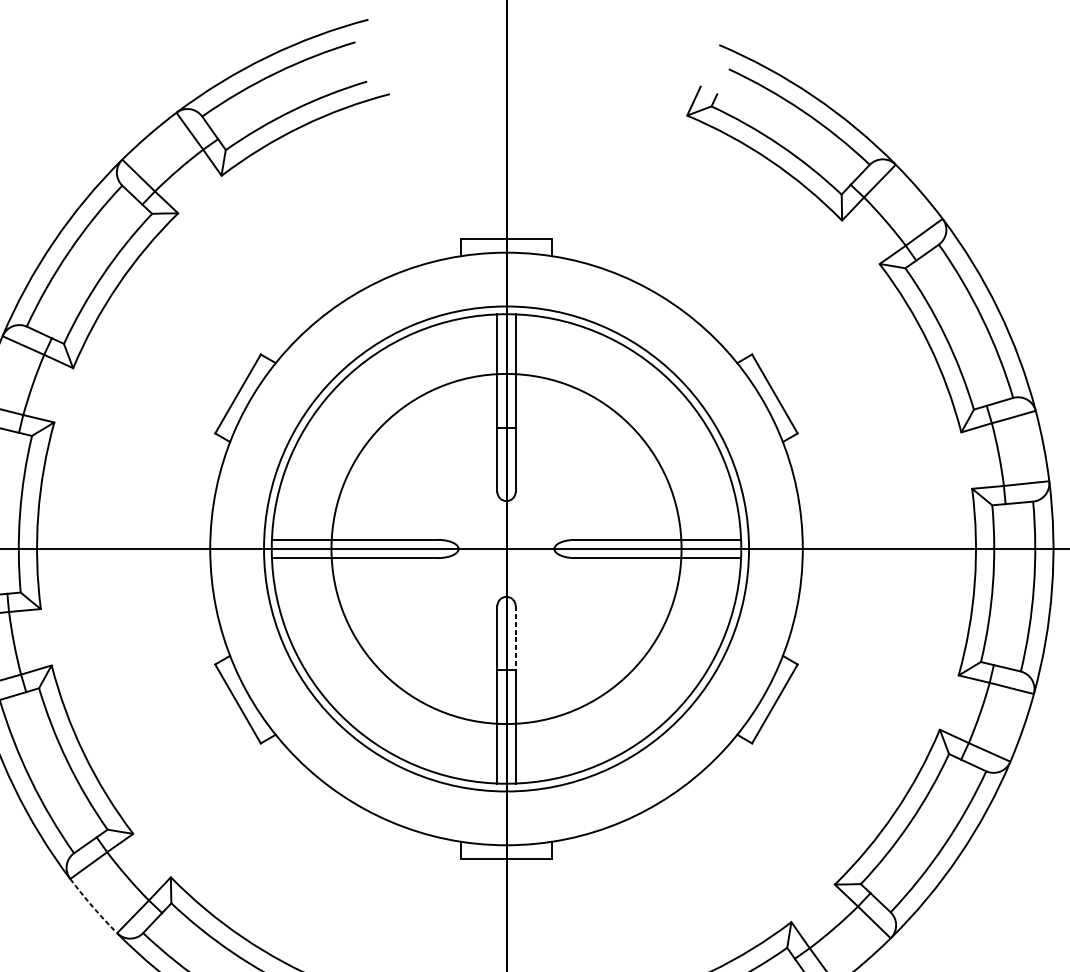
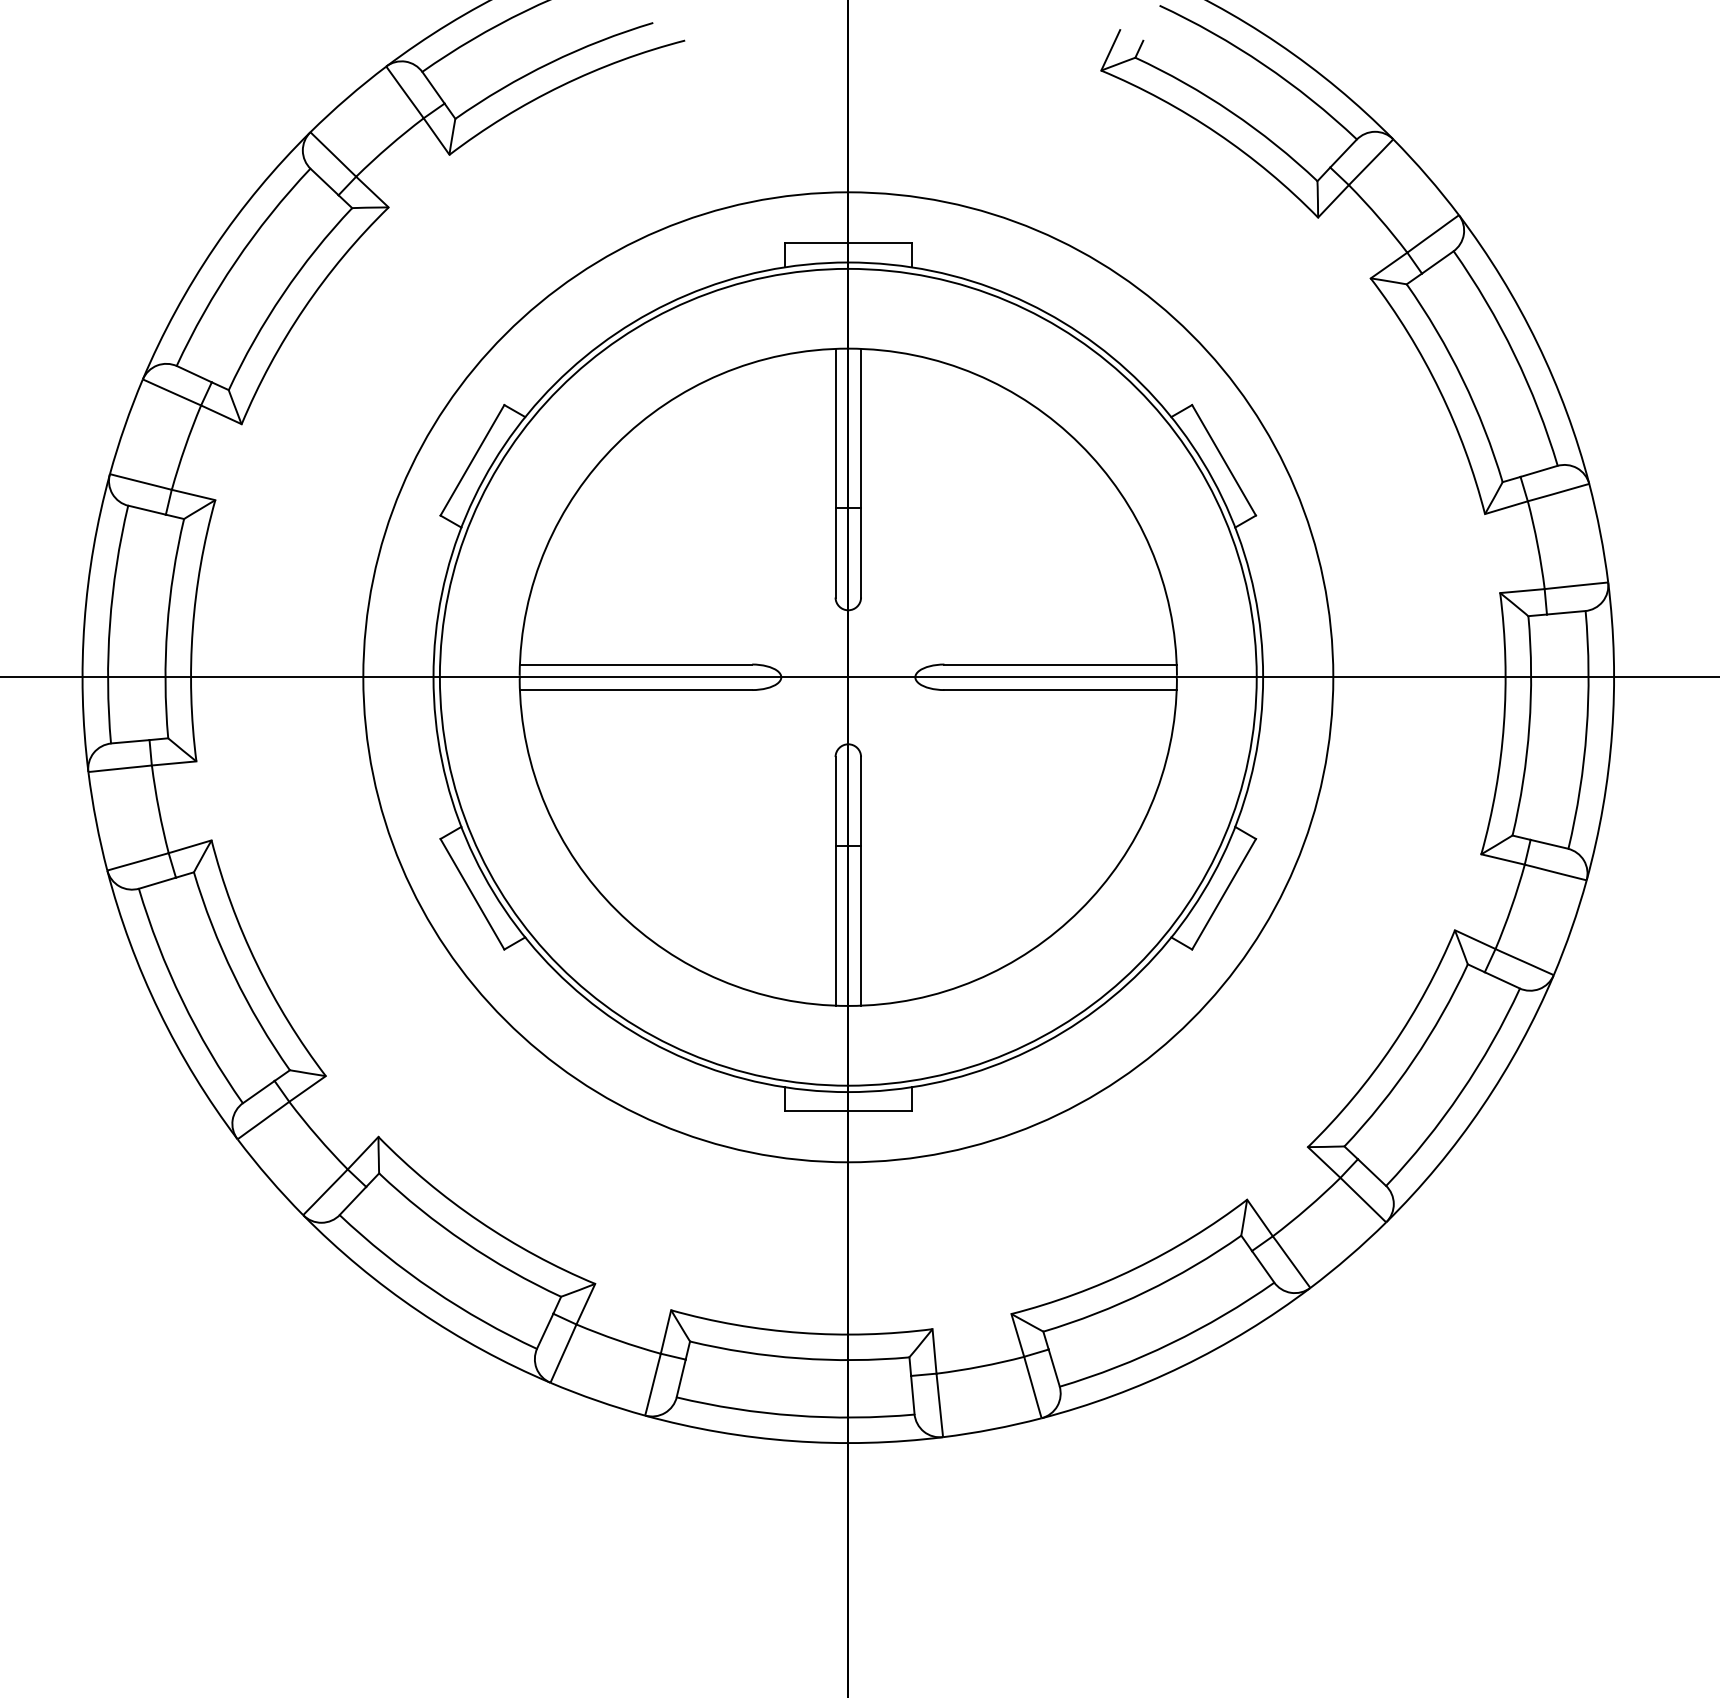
circle: (505, 548) -> (847, 676), size x1.67
circle: (506, 549) -> (848, 677), size x1.43
line: (515, 637) -> (861, 801), dashed -> solid
arc: (93, 906) -> (269, 1178), dashed -> solid

